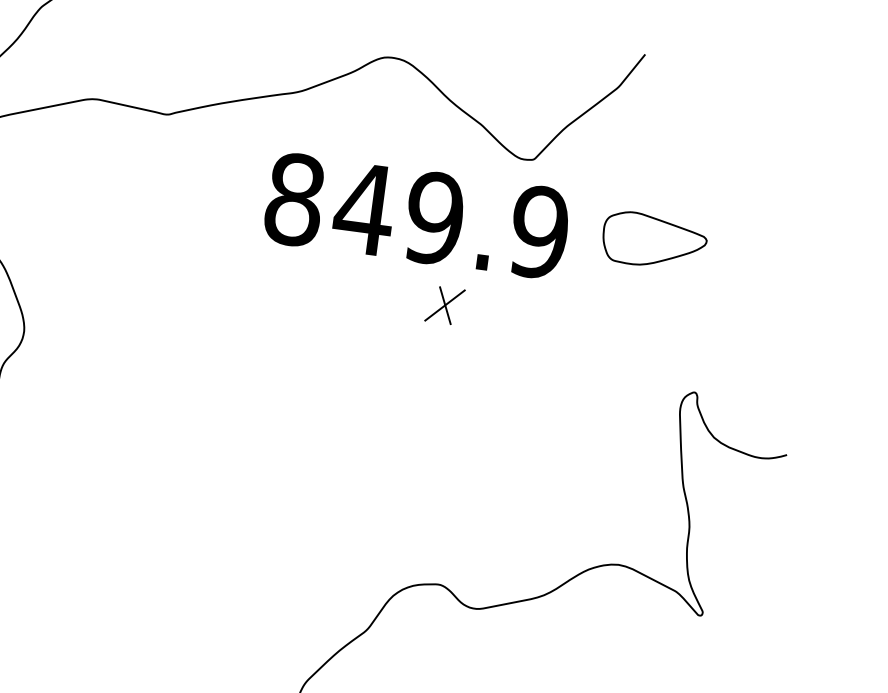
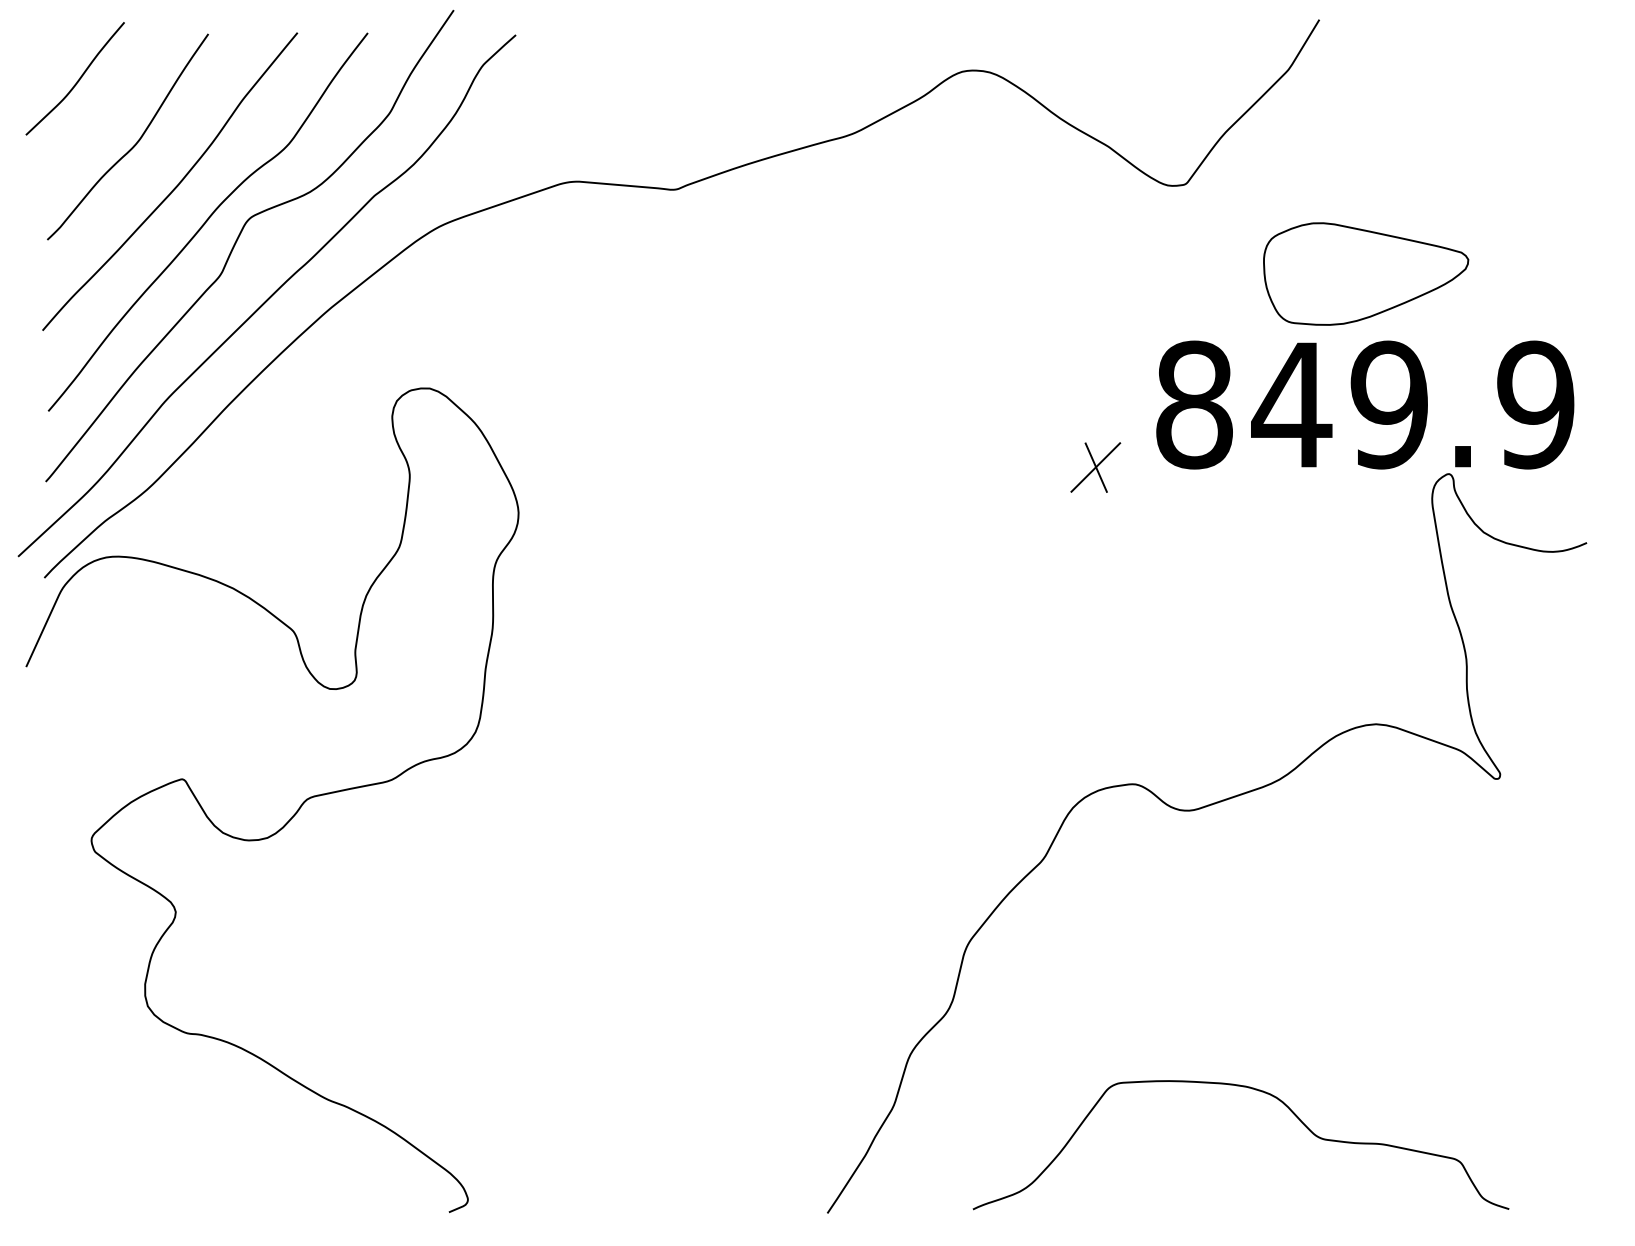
text: (417, 215) -> (1365, 404), moved
part: (654, 240) -> (1366, 273), size x1.43
part: (444, 305) -> (1095, 467), moved

